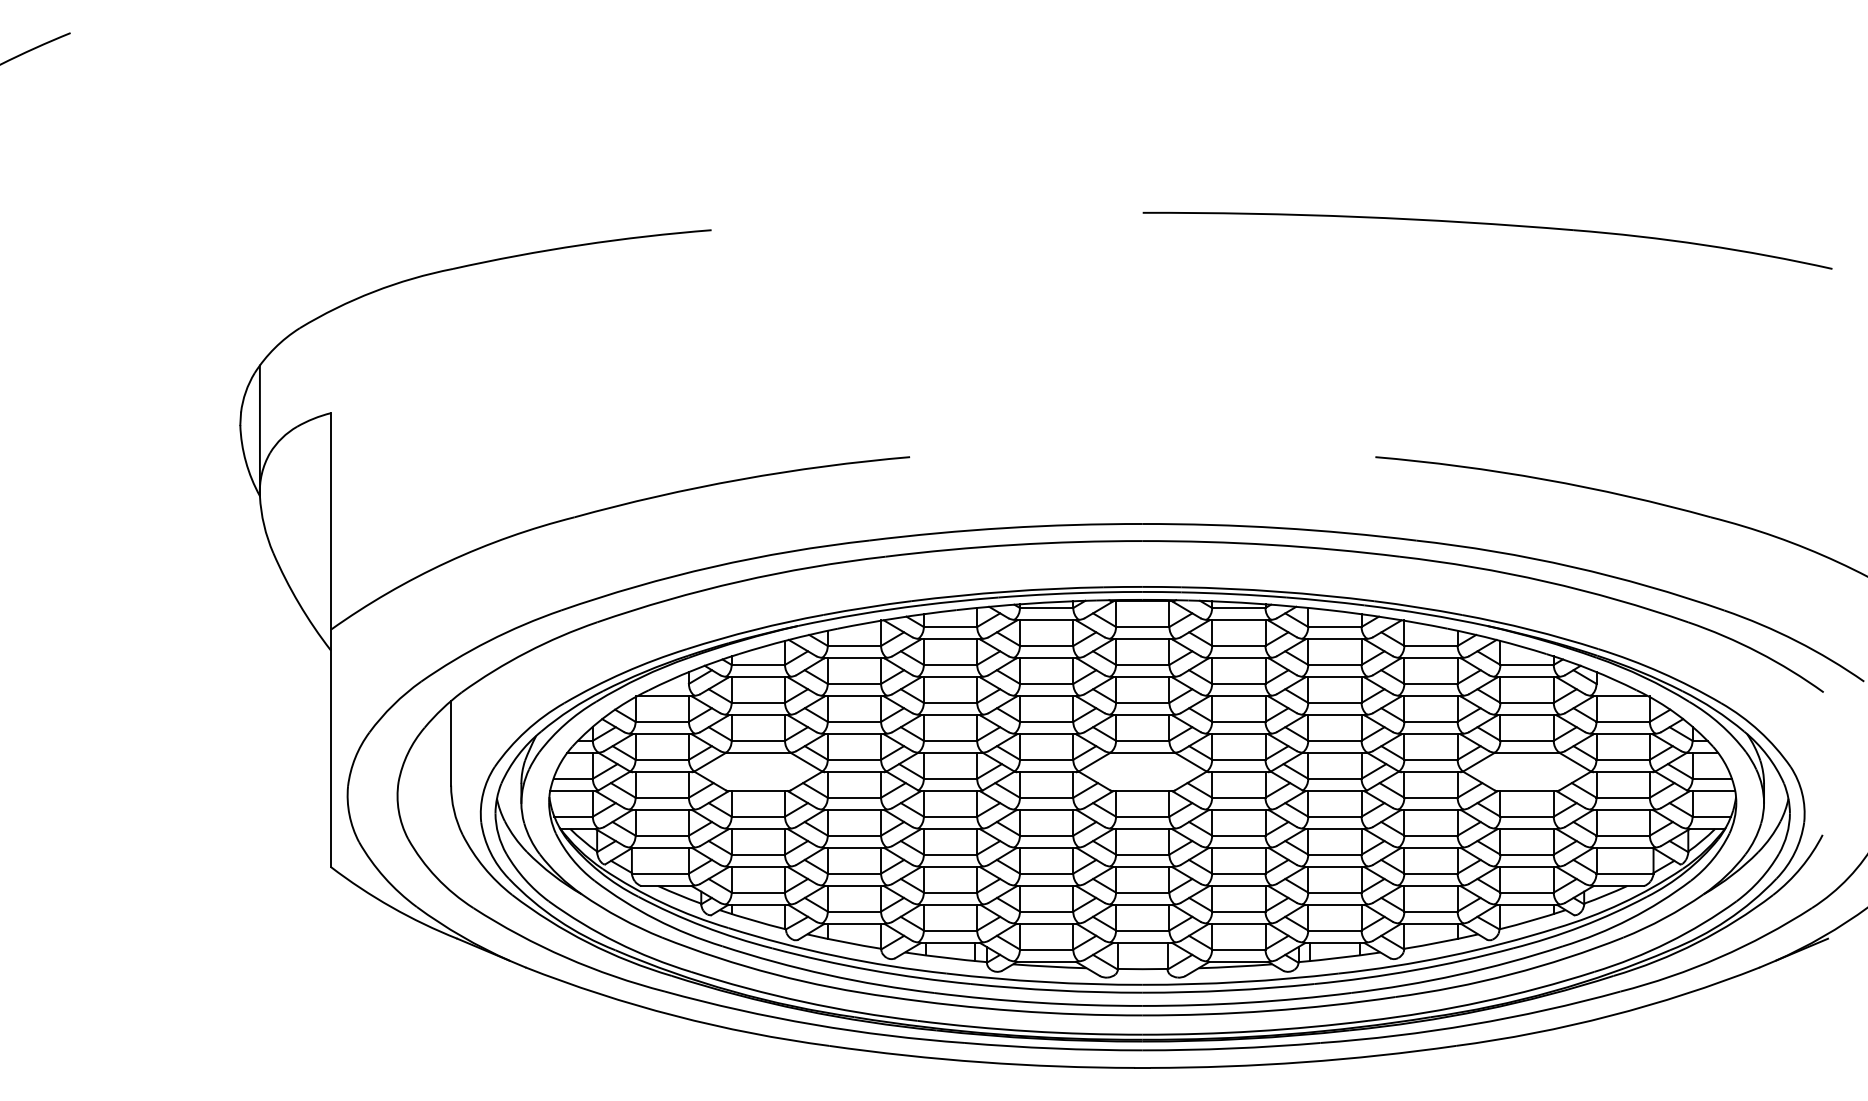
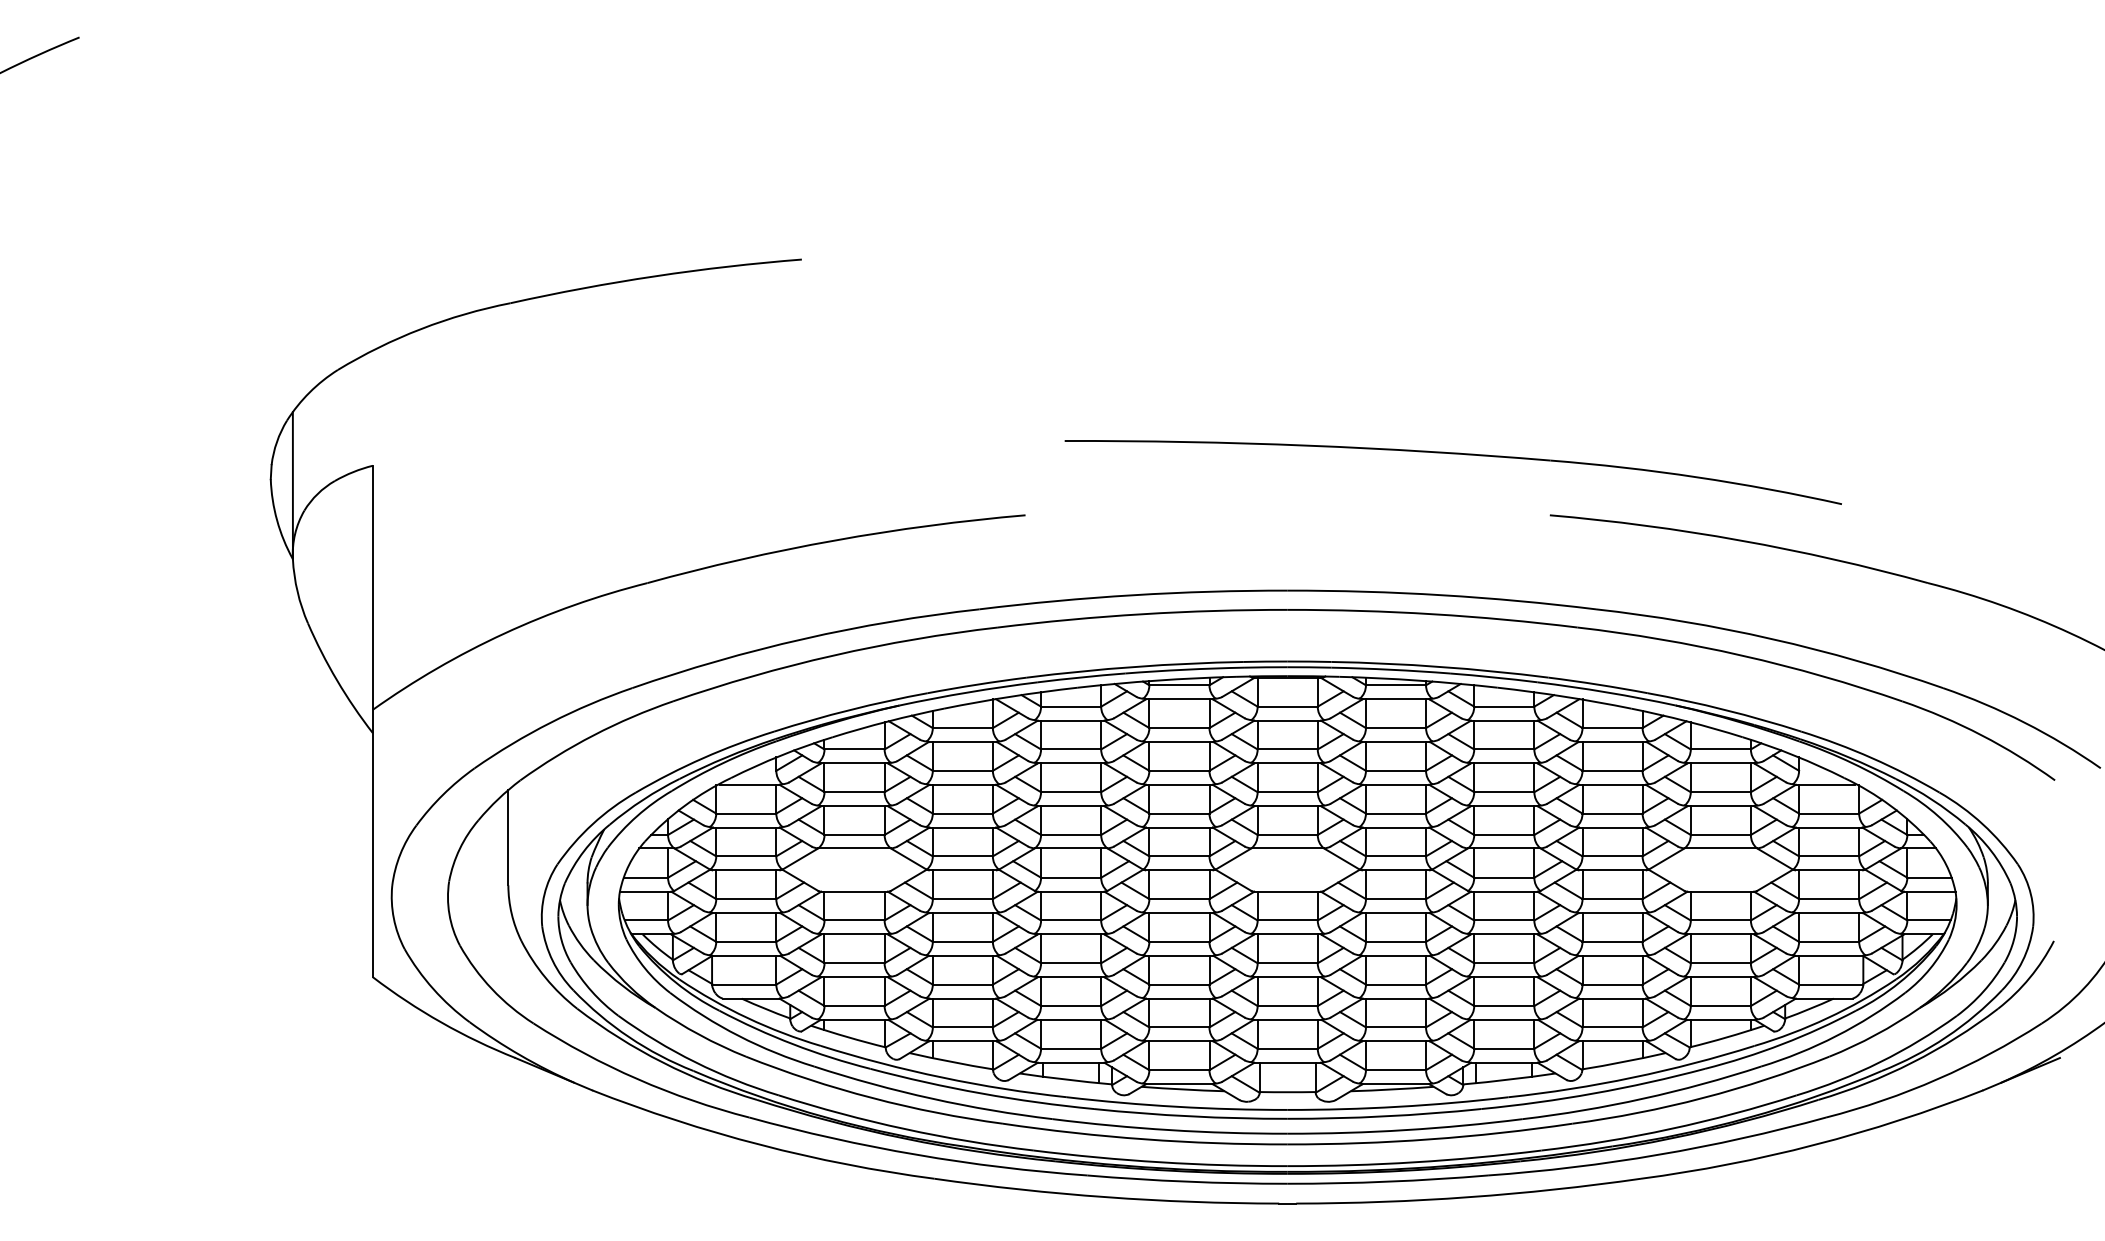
part: (1486, 224) -> (1452, 454), moved

